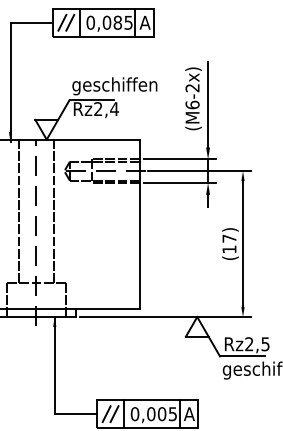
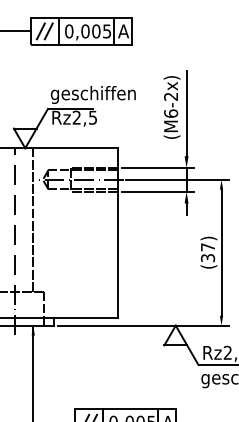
text: (117, 22) -> (96, 31), 0,085 -> 0,005
text: (114, 109) -> (93, 118), Rz2,4 -> Rz2,5
text: (229, 249) -> (208, 258), (17) -> (37)

